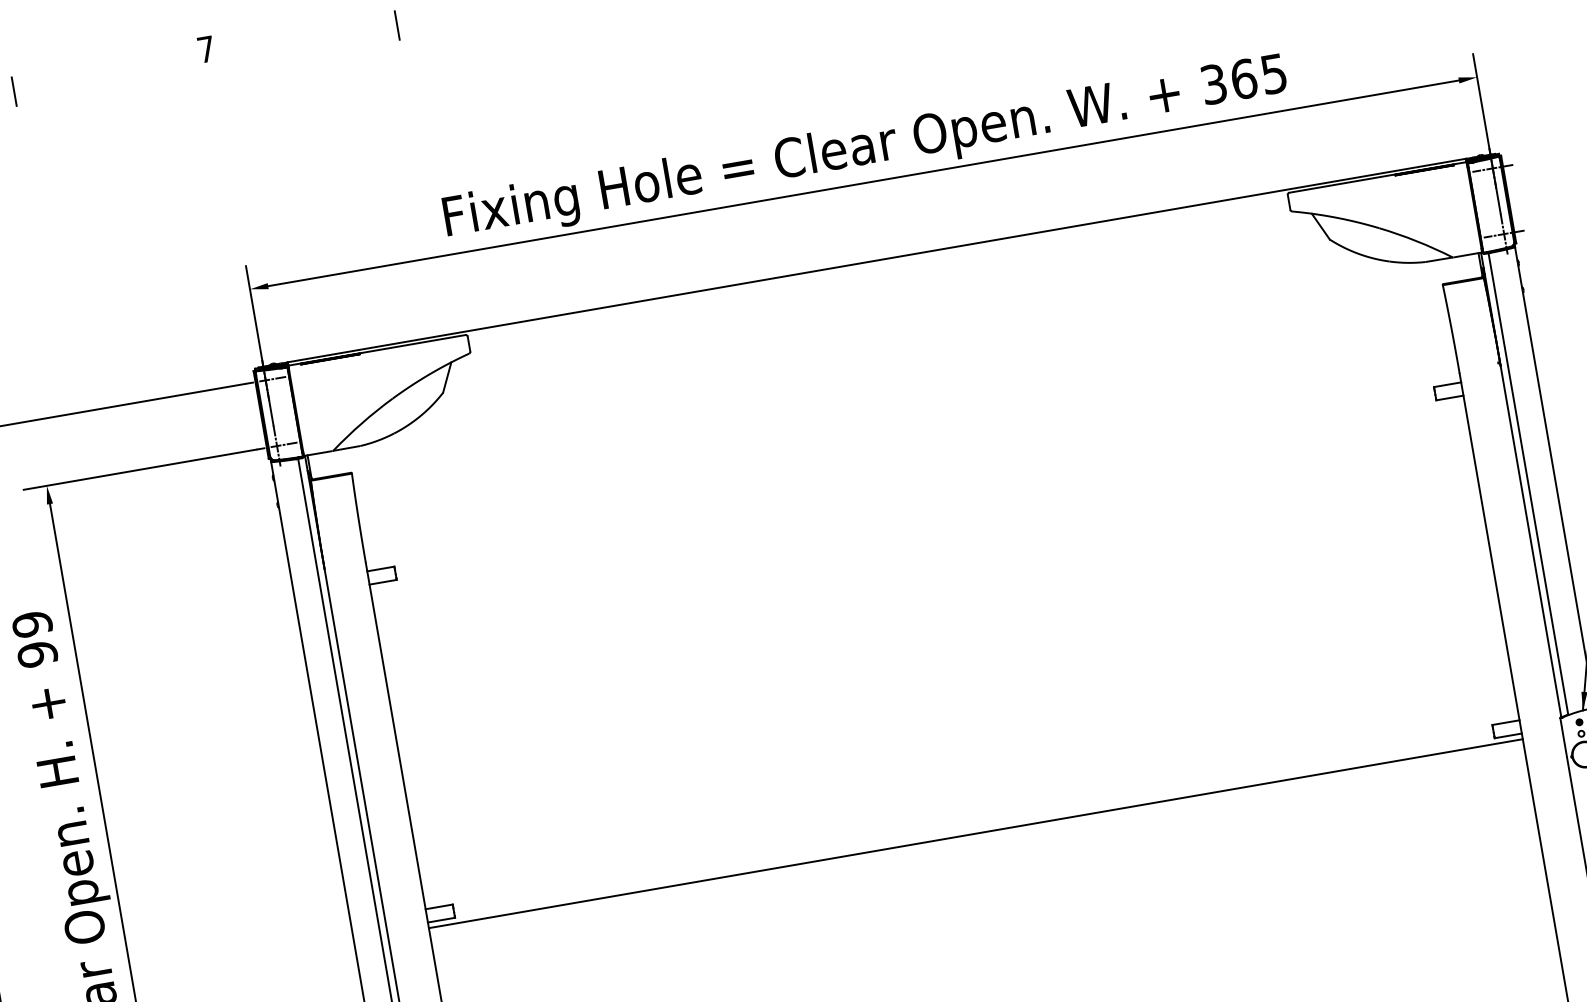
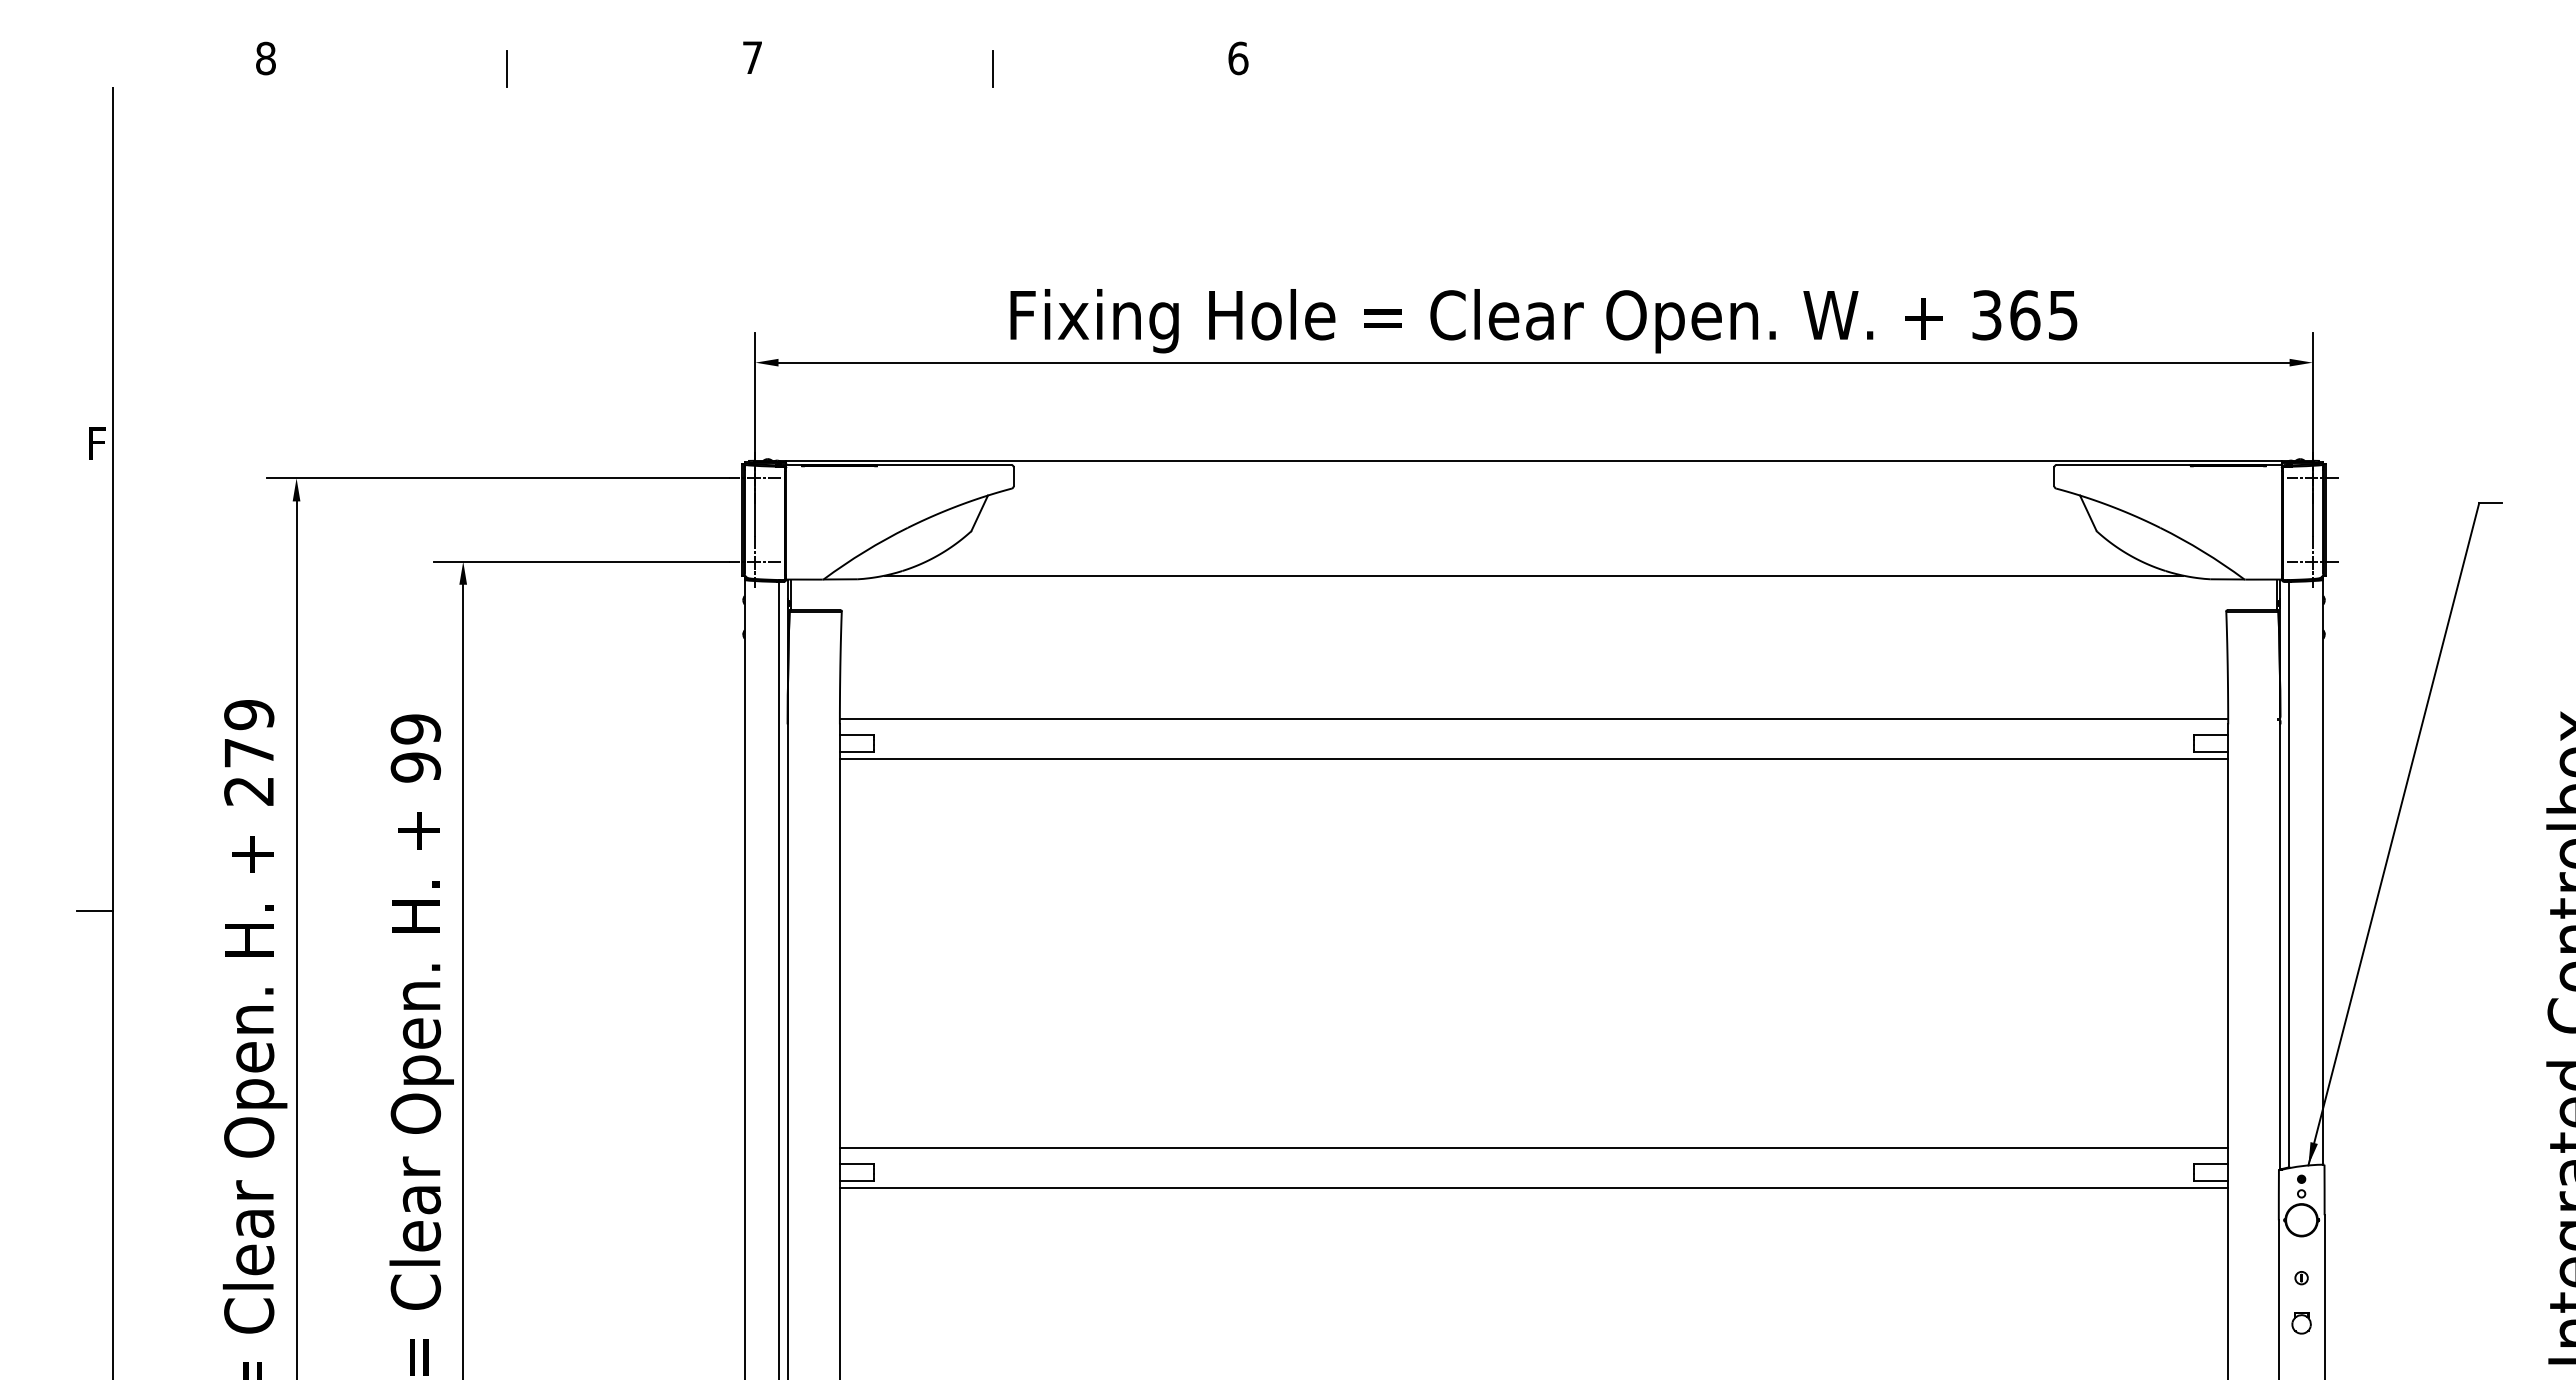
line: (892, 351) -> (1533, 575), added
line: (911, 464) -> (1533, 719), added
line: (917, 496) -> (1533, 759), added
line: (970, 802) -> (1533, 1148), added

